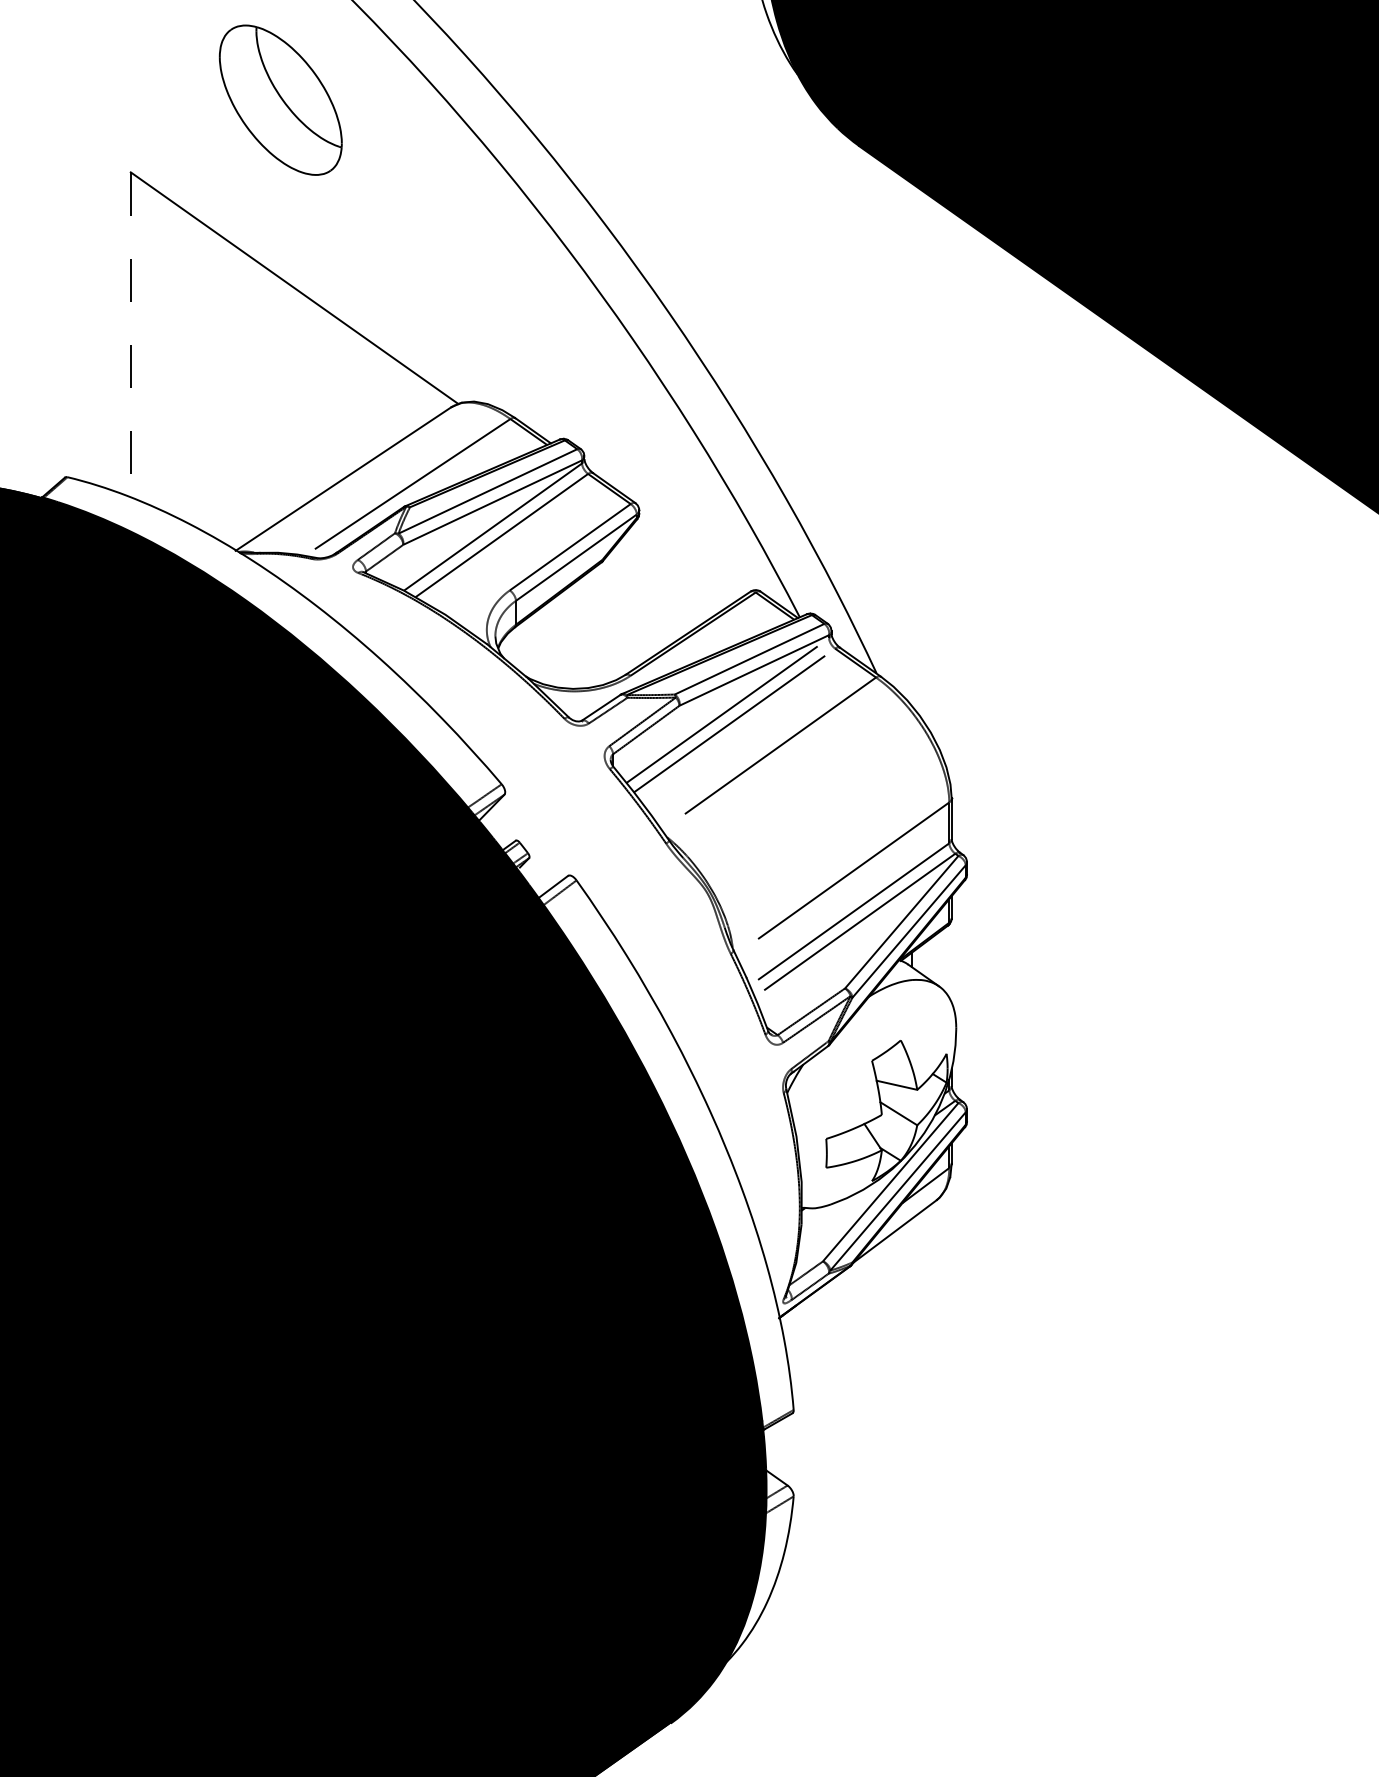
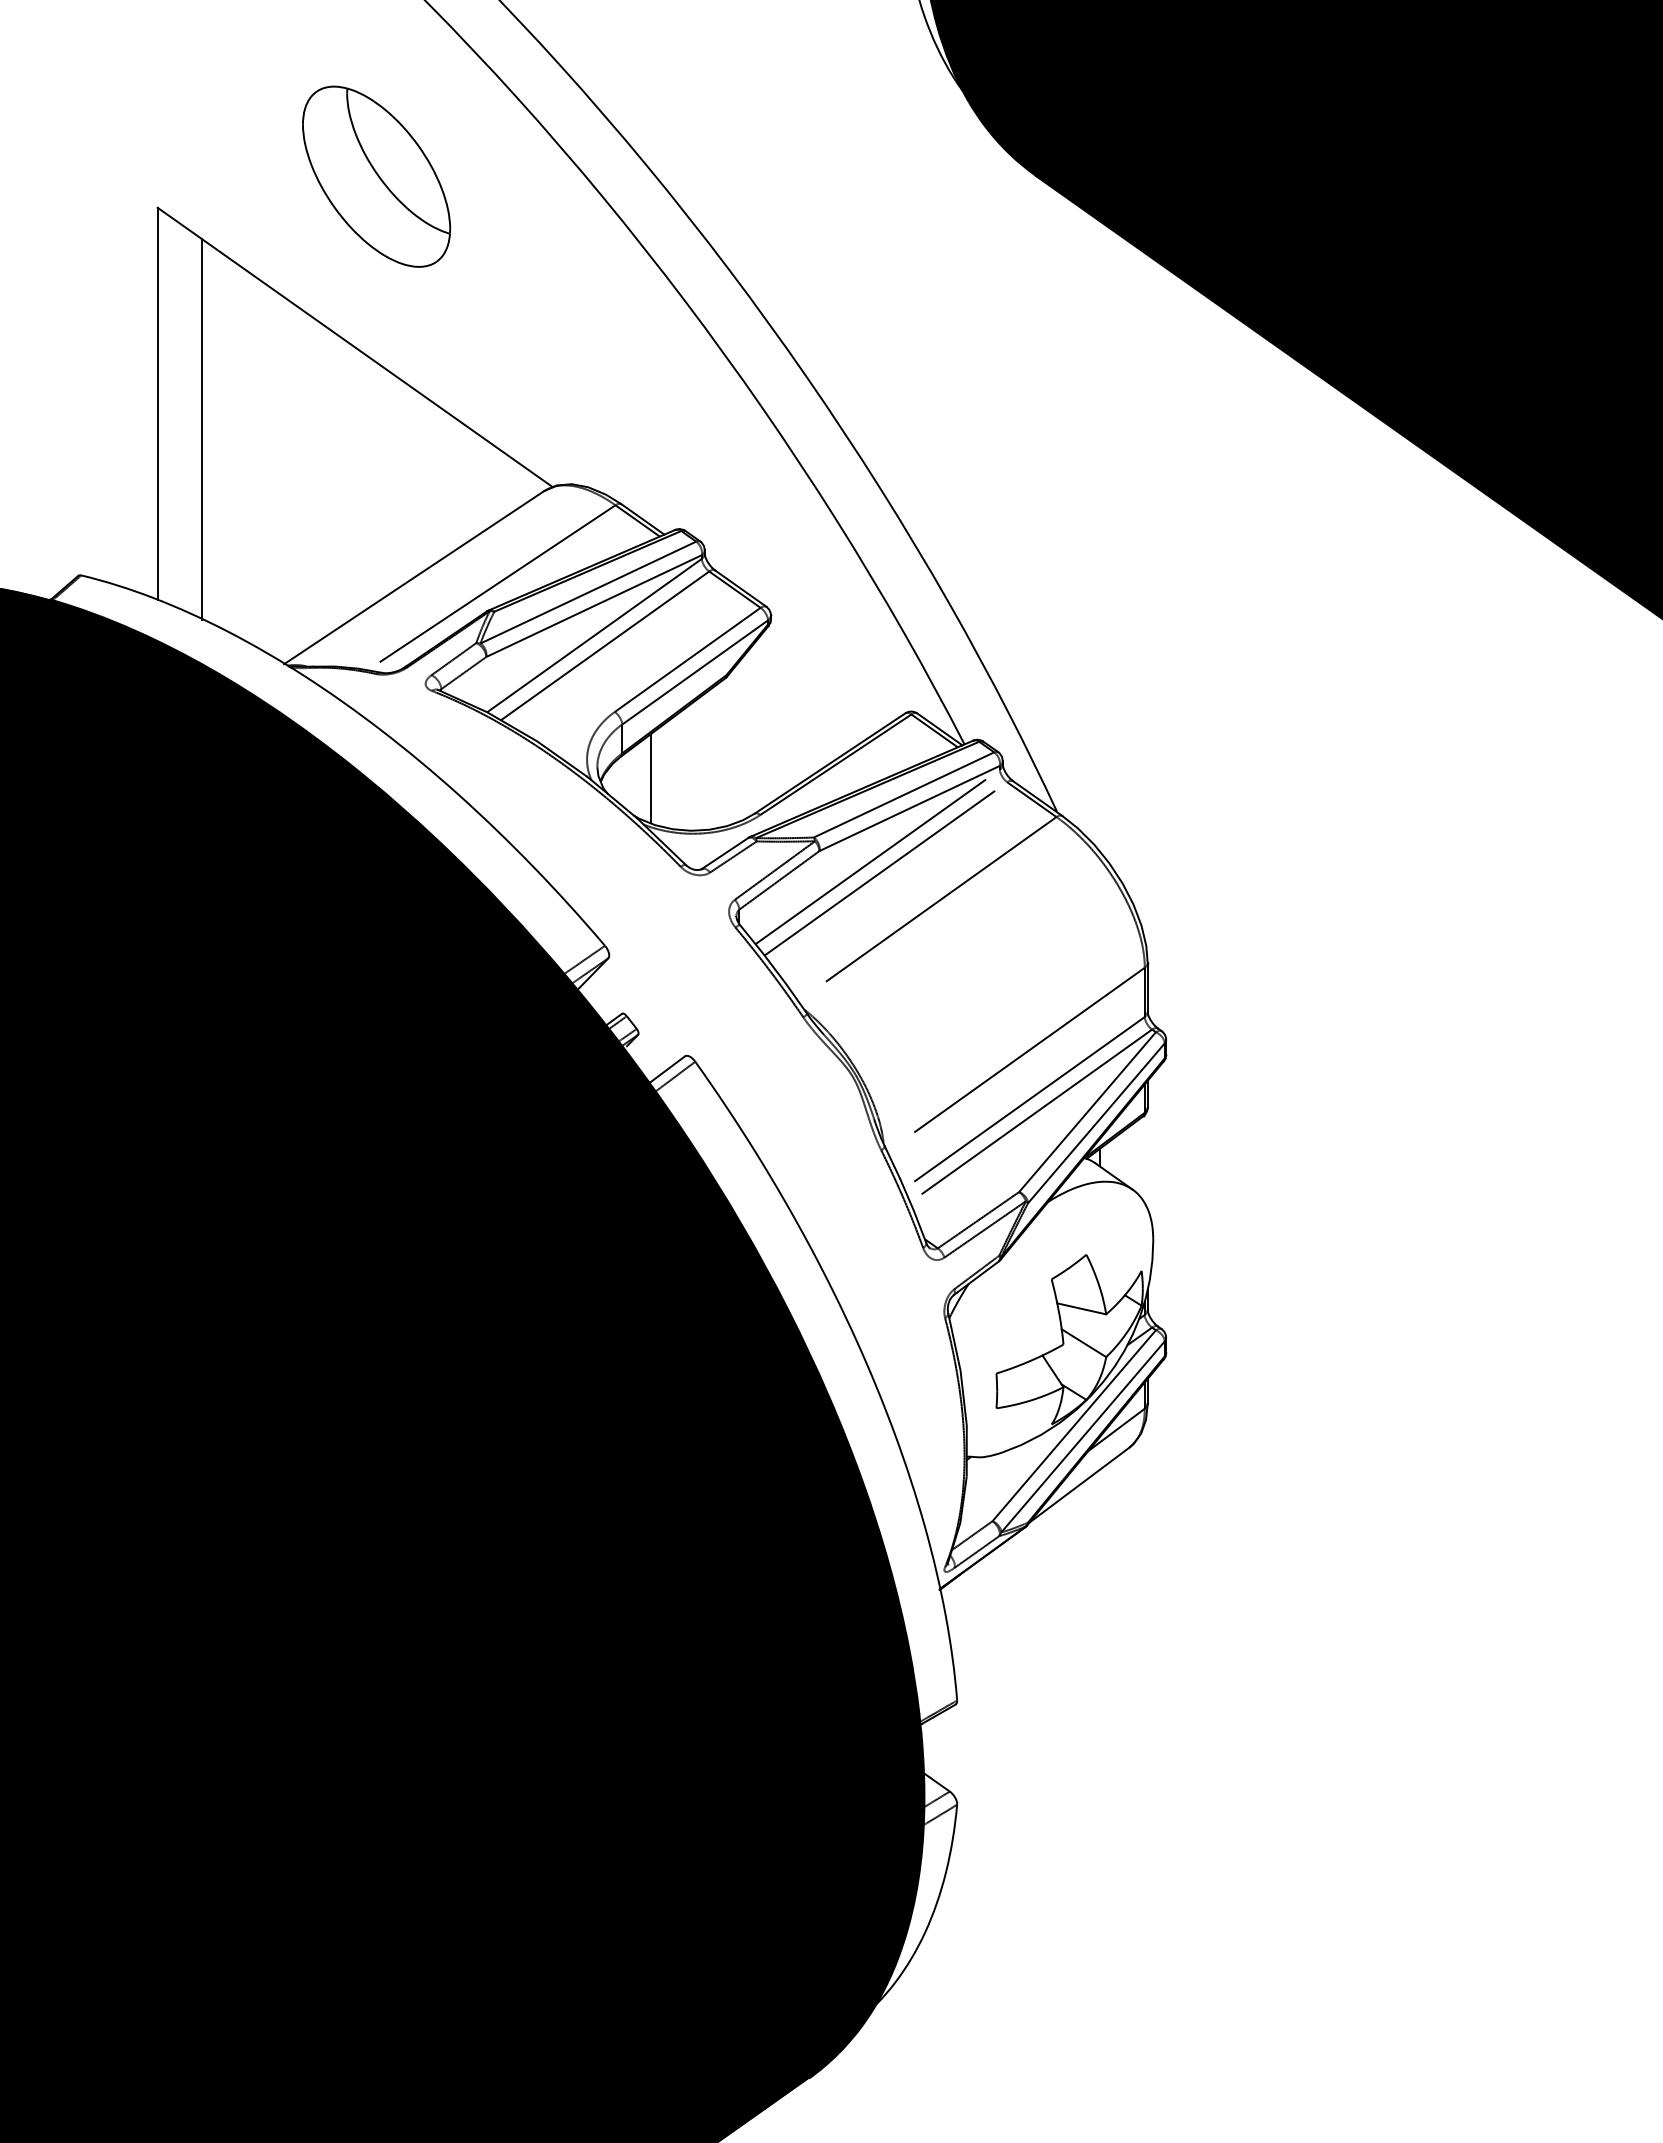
part: (280, 100) -> (376, 176), moved
line: (130, 335) -> (157, 404), dashed -> solid
line: (167, 355) -> (201, 428), added
line: (539, 645) -> (650, 778), added

